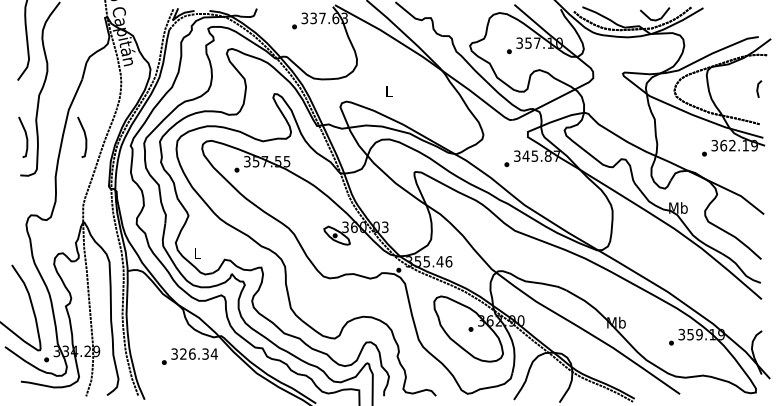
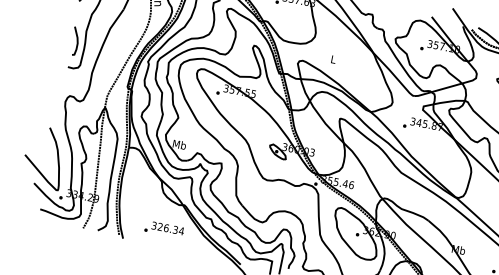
curve: (84, 136) -> (117, 49), removed
text: (197, 252) -> (179, 144), L -> Mb
text: (189, 356) -> (164, 229), moved

